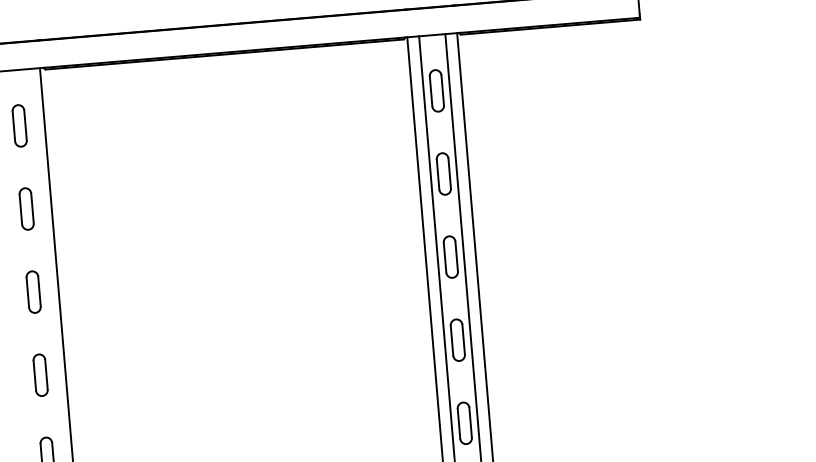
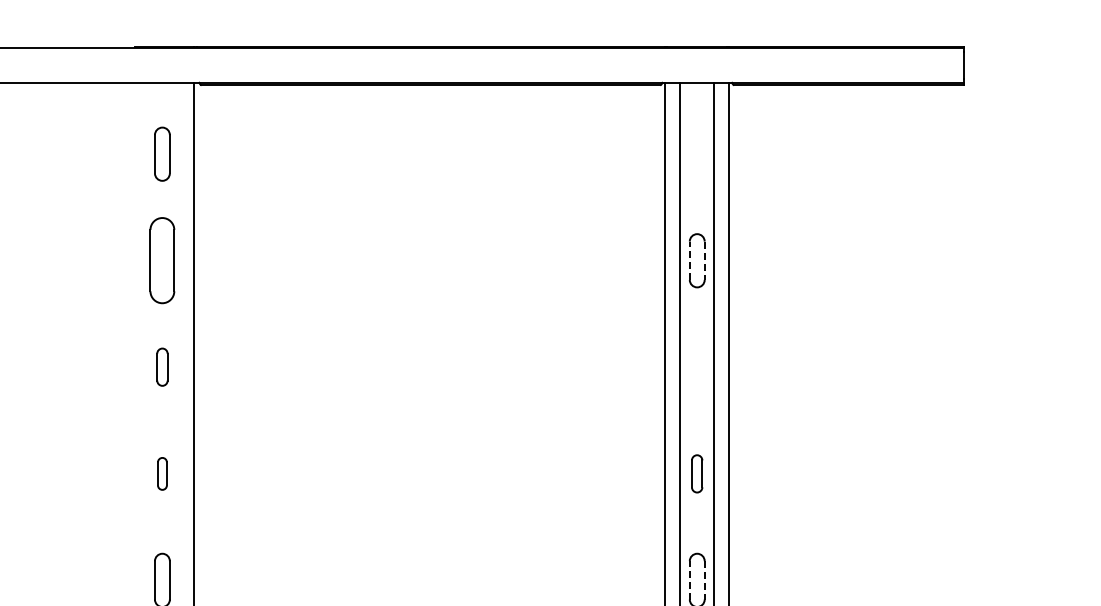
part: (436, 90) -> (696, 153), removed
line: (437, 174) -> (689, 260), solid -> dashed
line: (449, 174) -> (704, 261), solid -> dashed
part: (26, 208) -> (162, 260), size x1.6
part: (450, 256) -> (696, 366), removed
part: (33, 291) -> (162, 366), size x0.7
part: (457, 340) -> (696, 473), size x0.7
part: (40, 374) -> (162, 473), size x0.6
line: (470, 422) -> (704, 580), solid -> dashed
line: (458, 423) -> (689, 579), solid -> dashed

